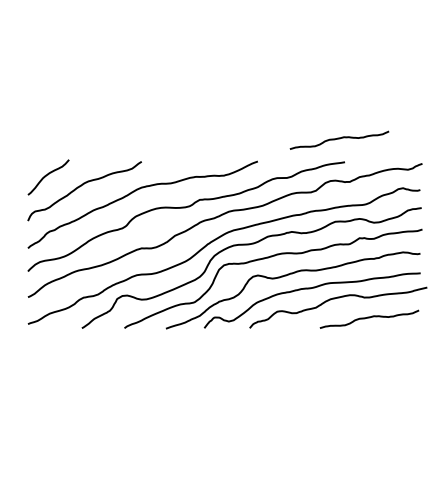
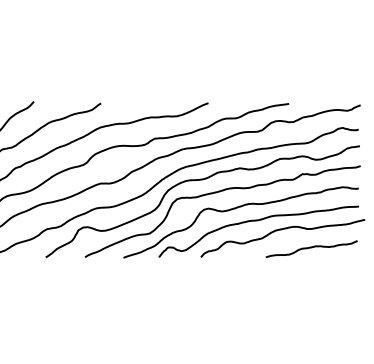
curve: (339, 139) -> (283, 82), removed

